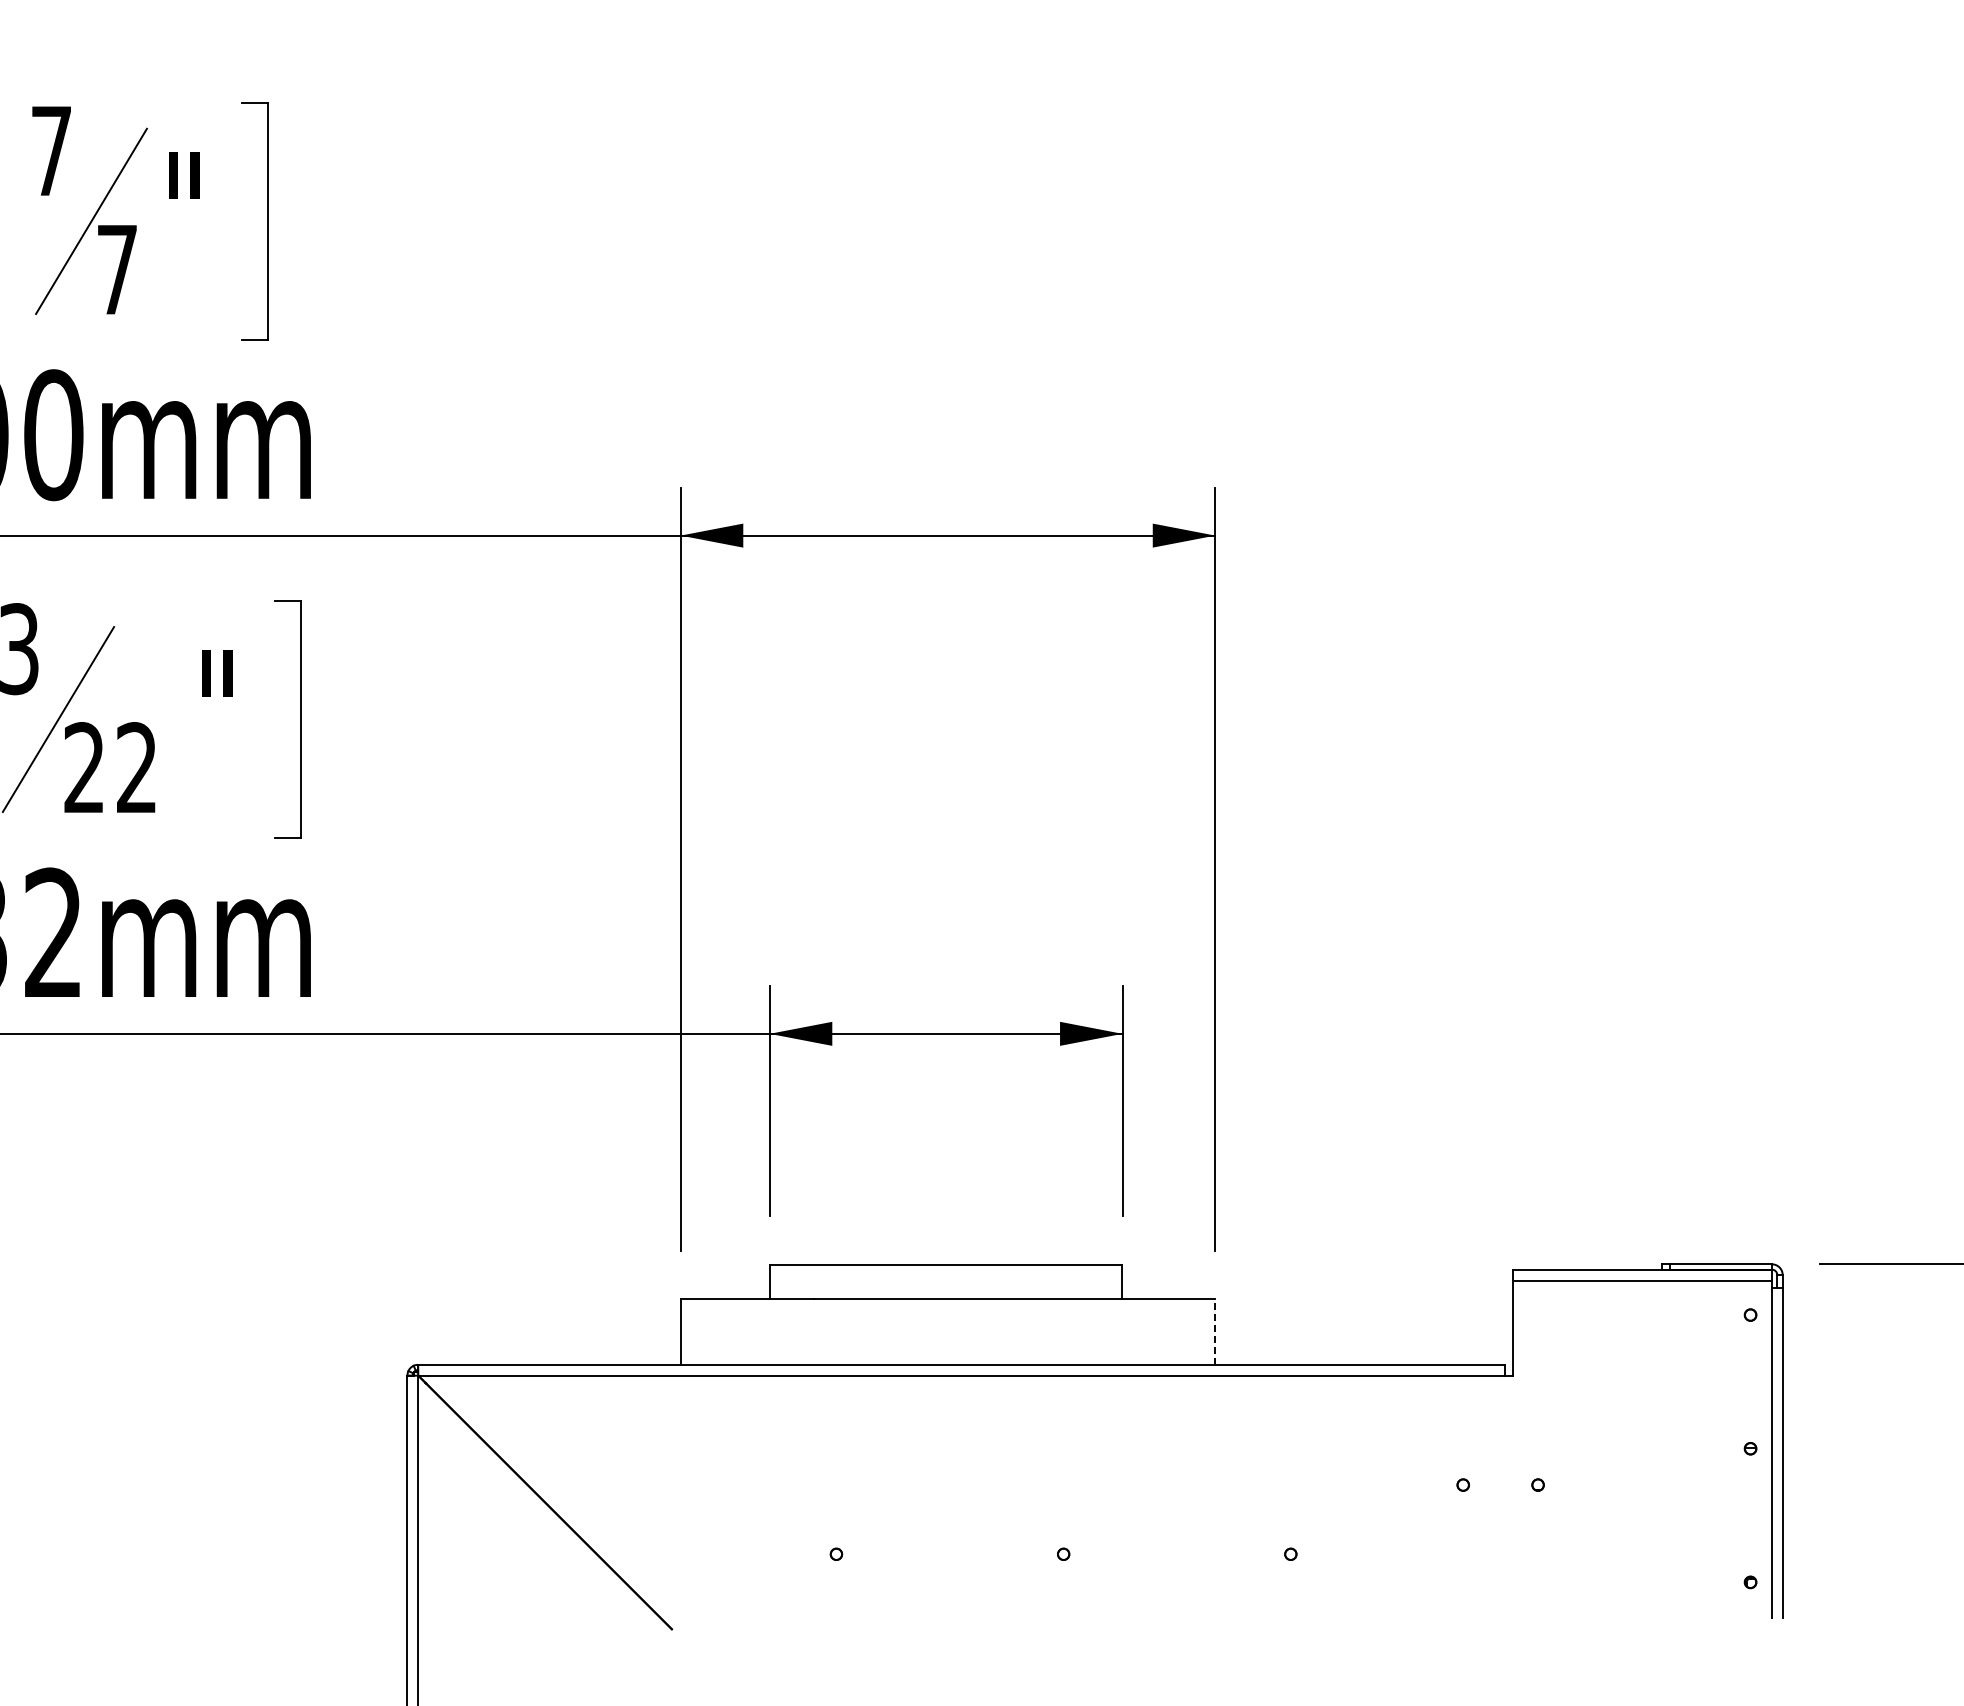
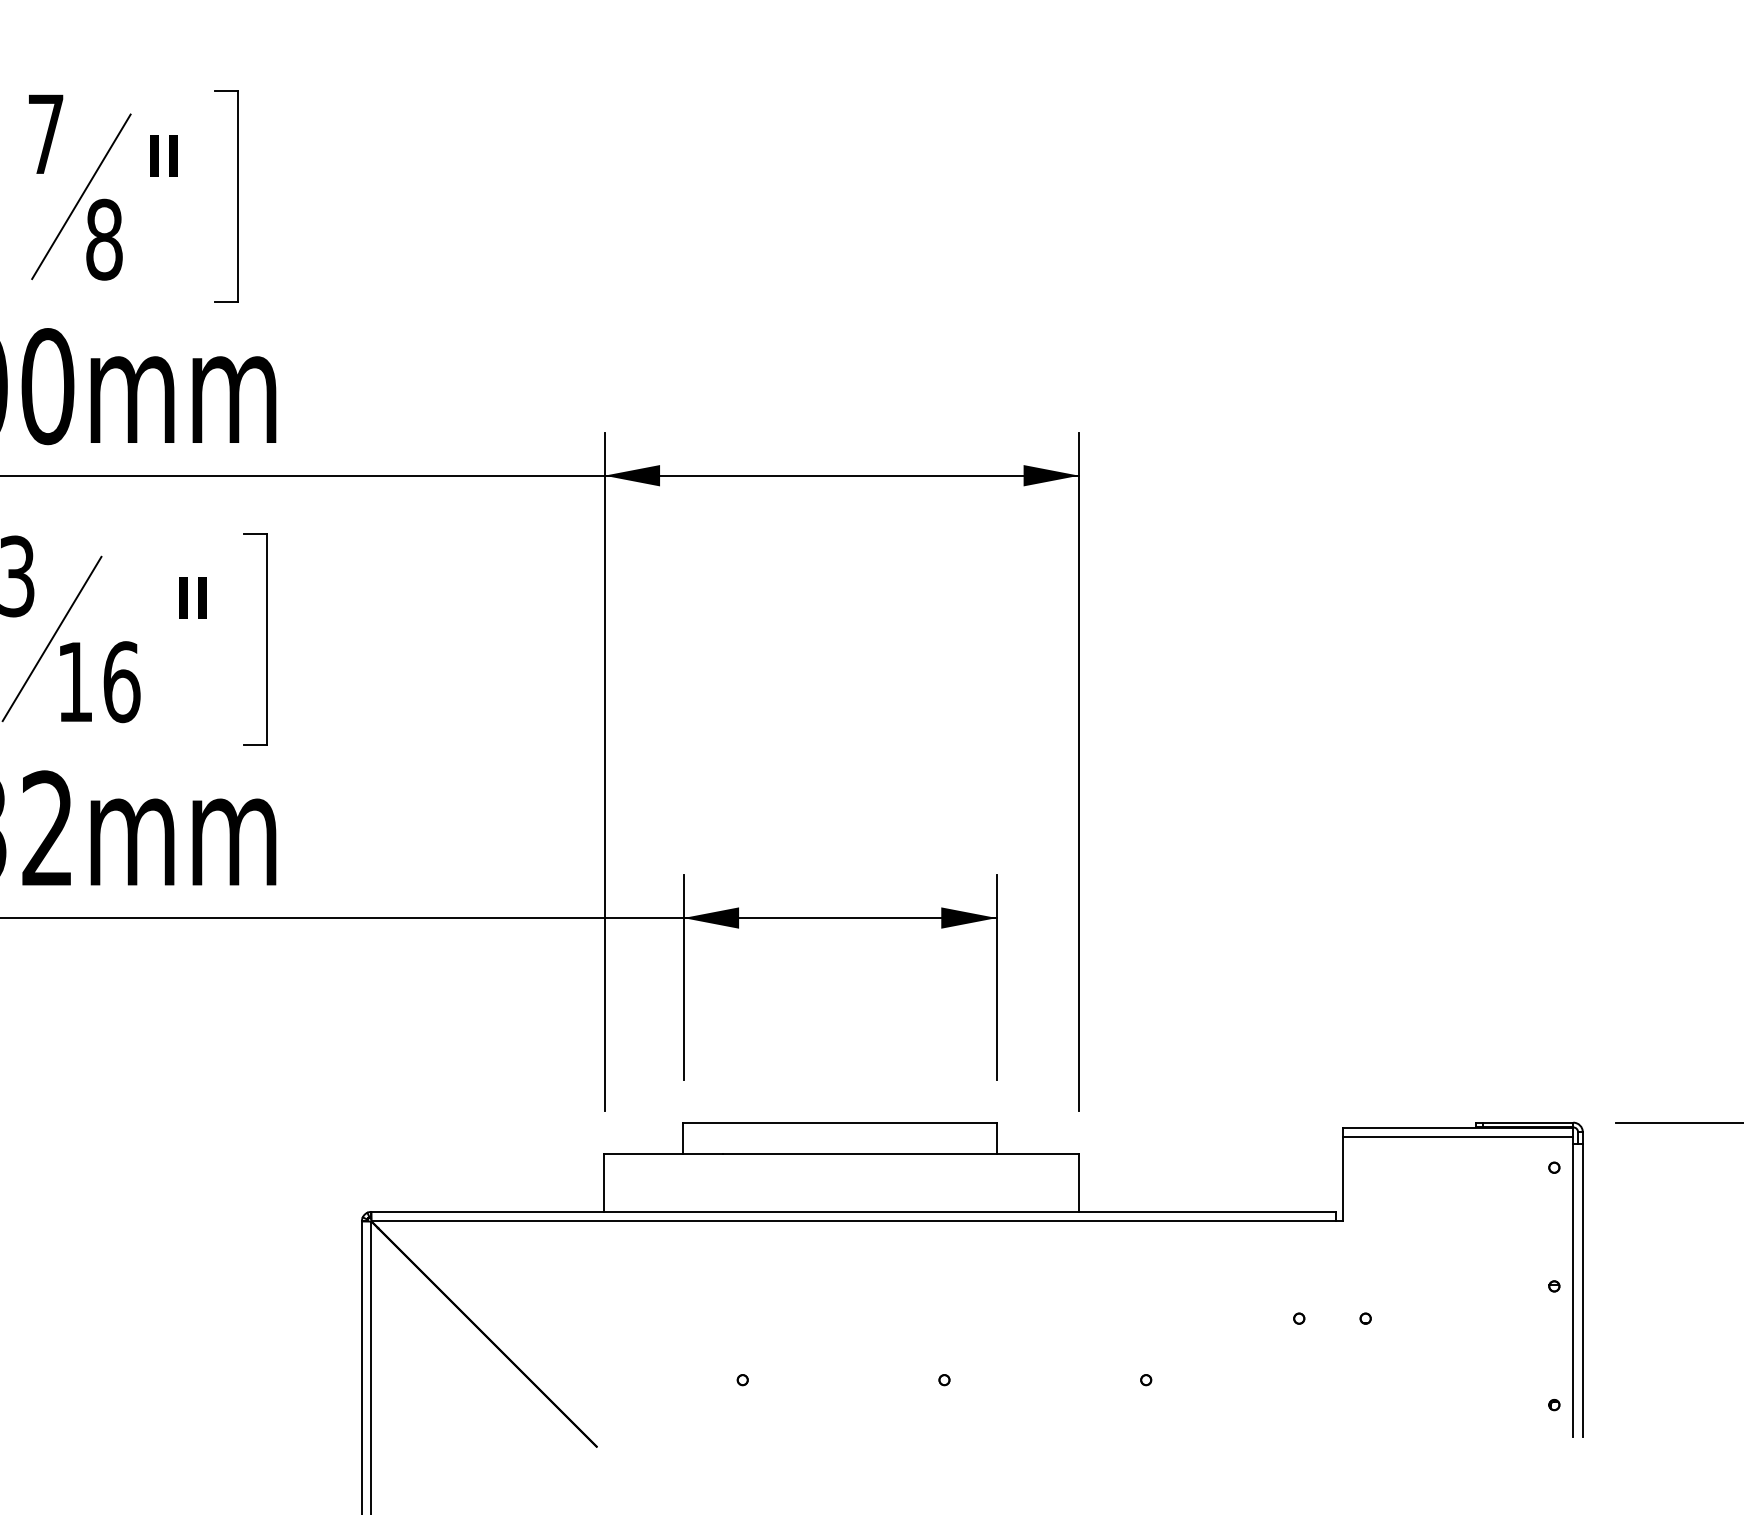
text: (117, 269) -> (104, 239), 7 -> 8
text: (111, 768) -> (99, 682), 22 -> 16
line: (1215, 1332) -> (1079, 1183), dashed -> solid

